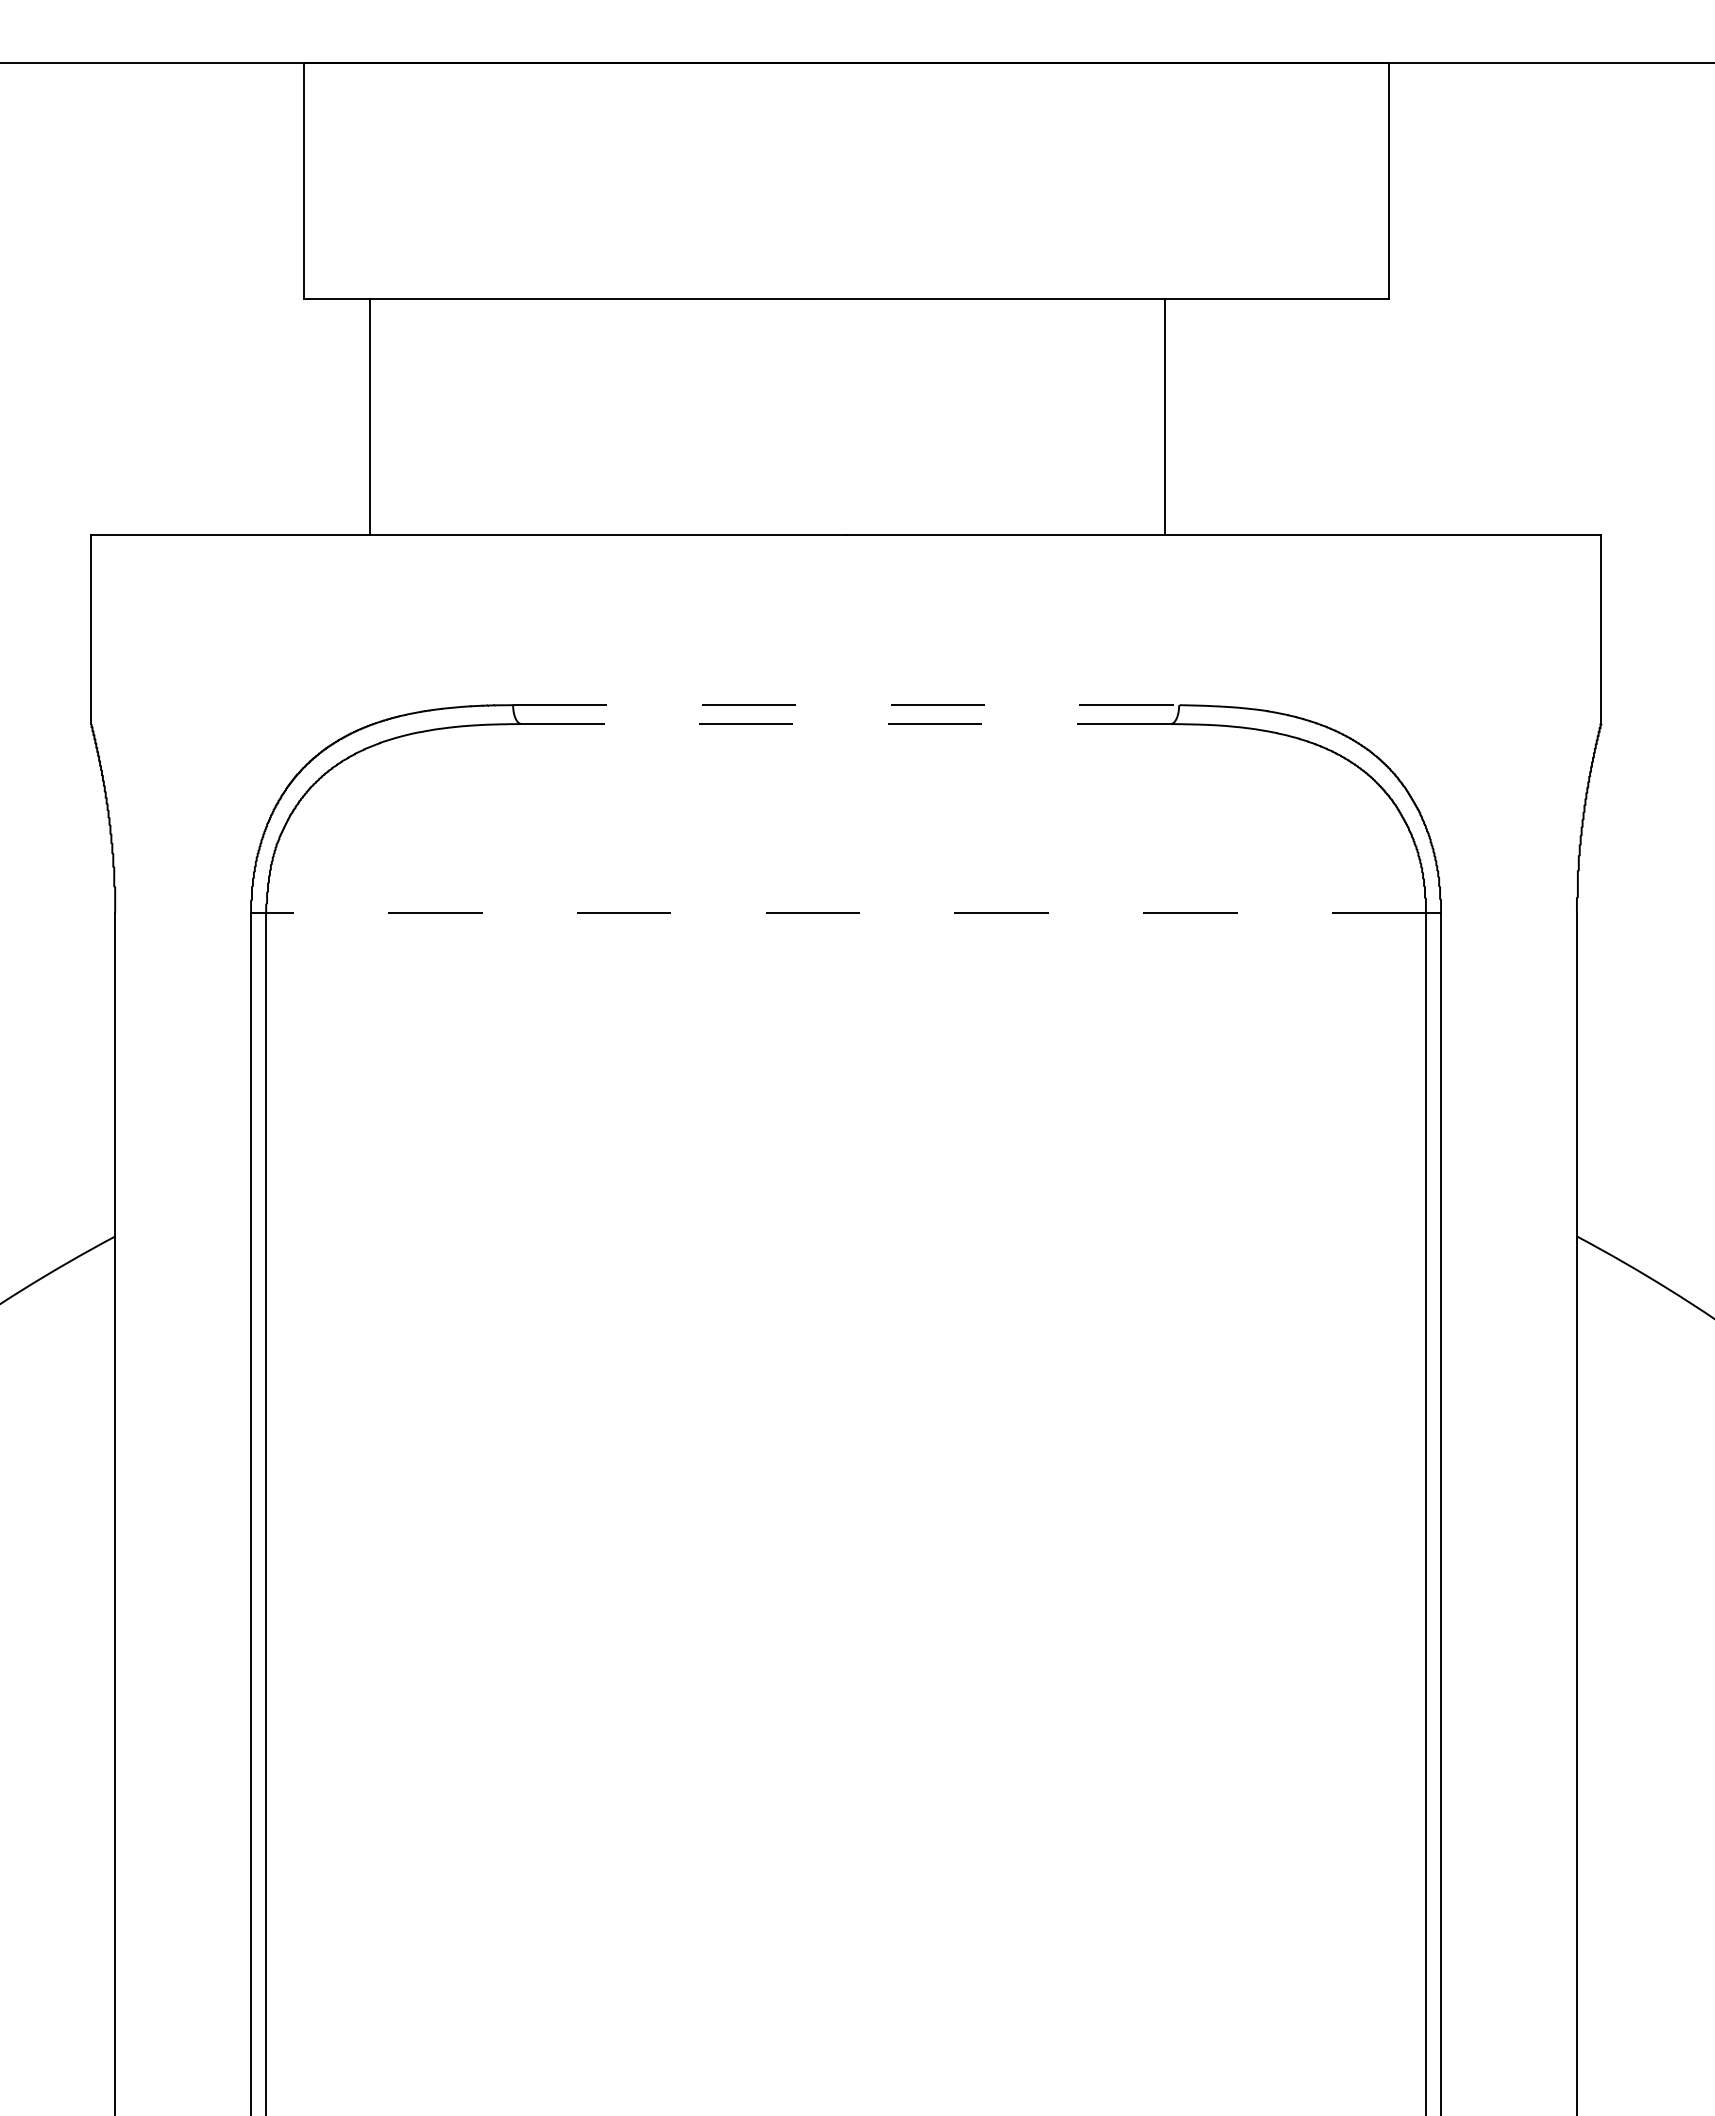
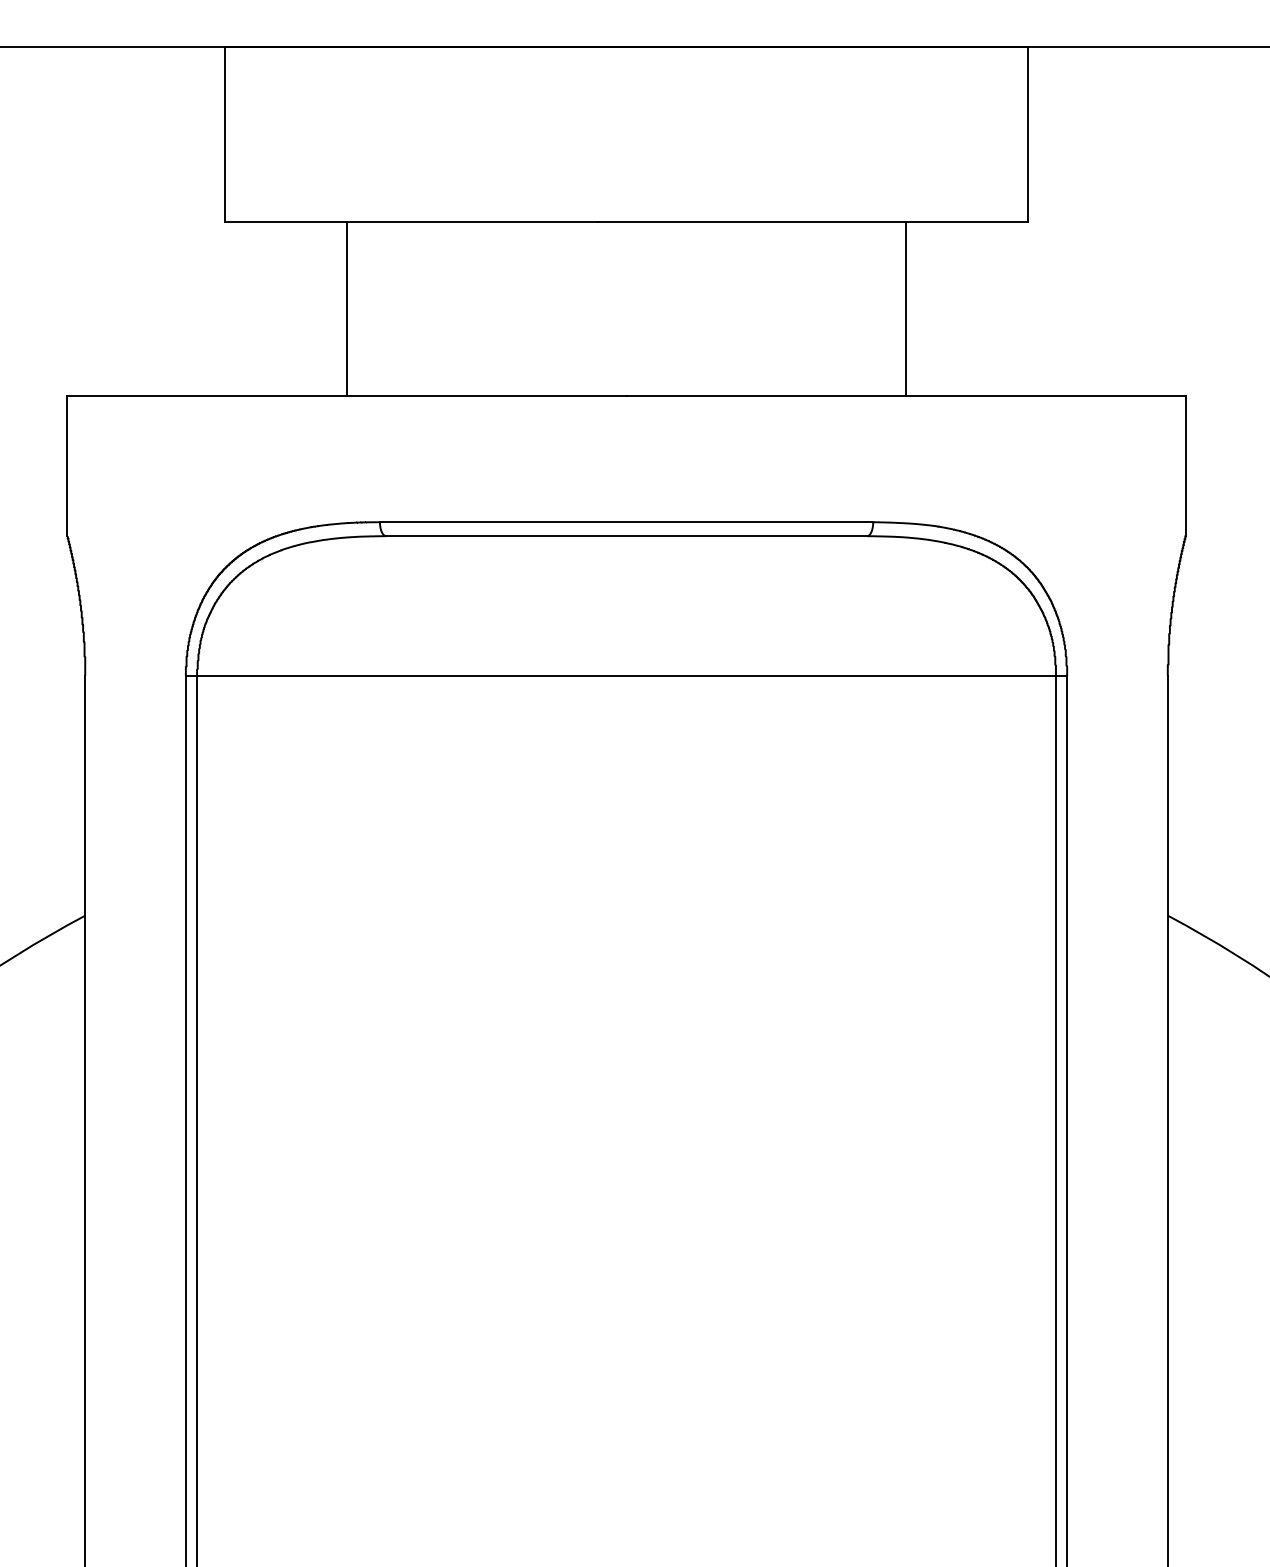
line: (369, 417) -> (346, 309), moved
line: (1164, 417) -> (906, 309), moved
line: (846, 705) -> (626, 522), dashed -> solid
line: (846, 724) -> (626, 536), dashed -> solid
line: (845, 912) -> (626, 675), dashed -> solid

